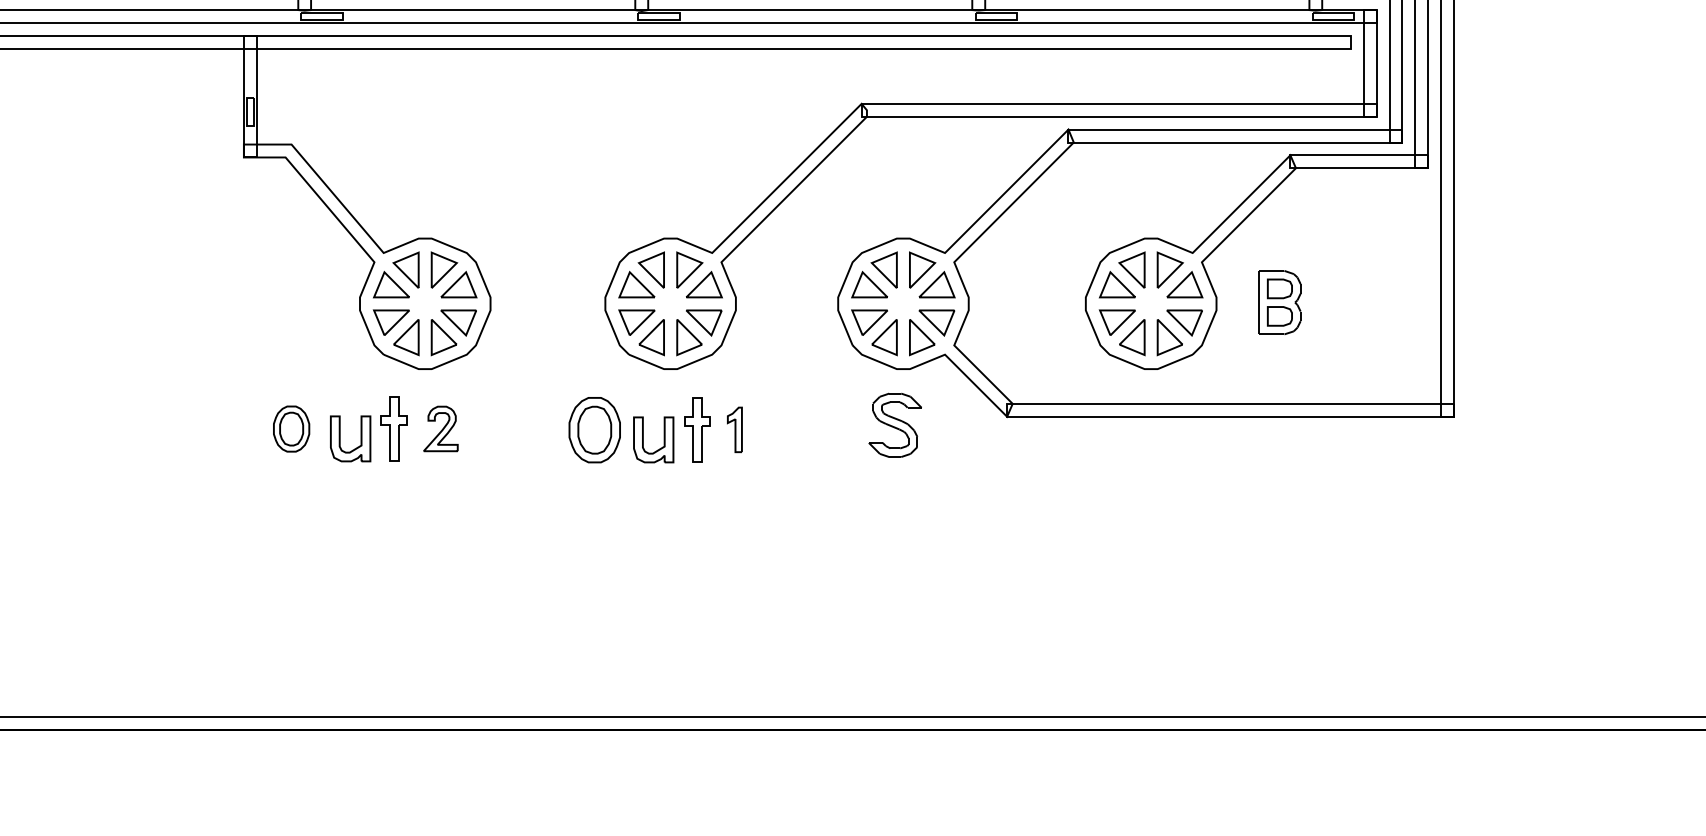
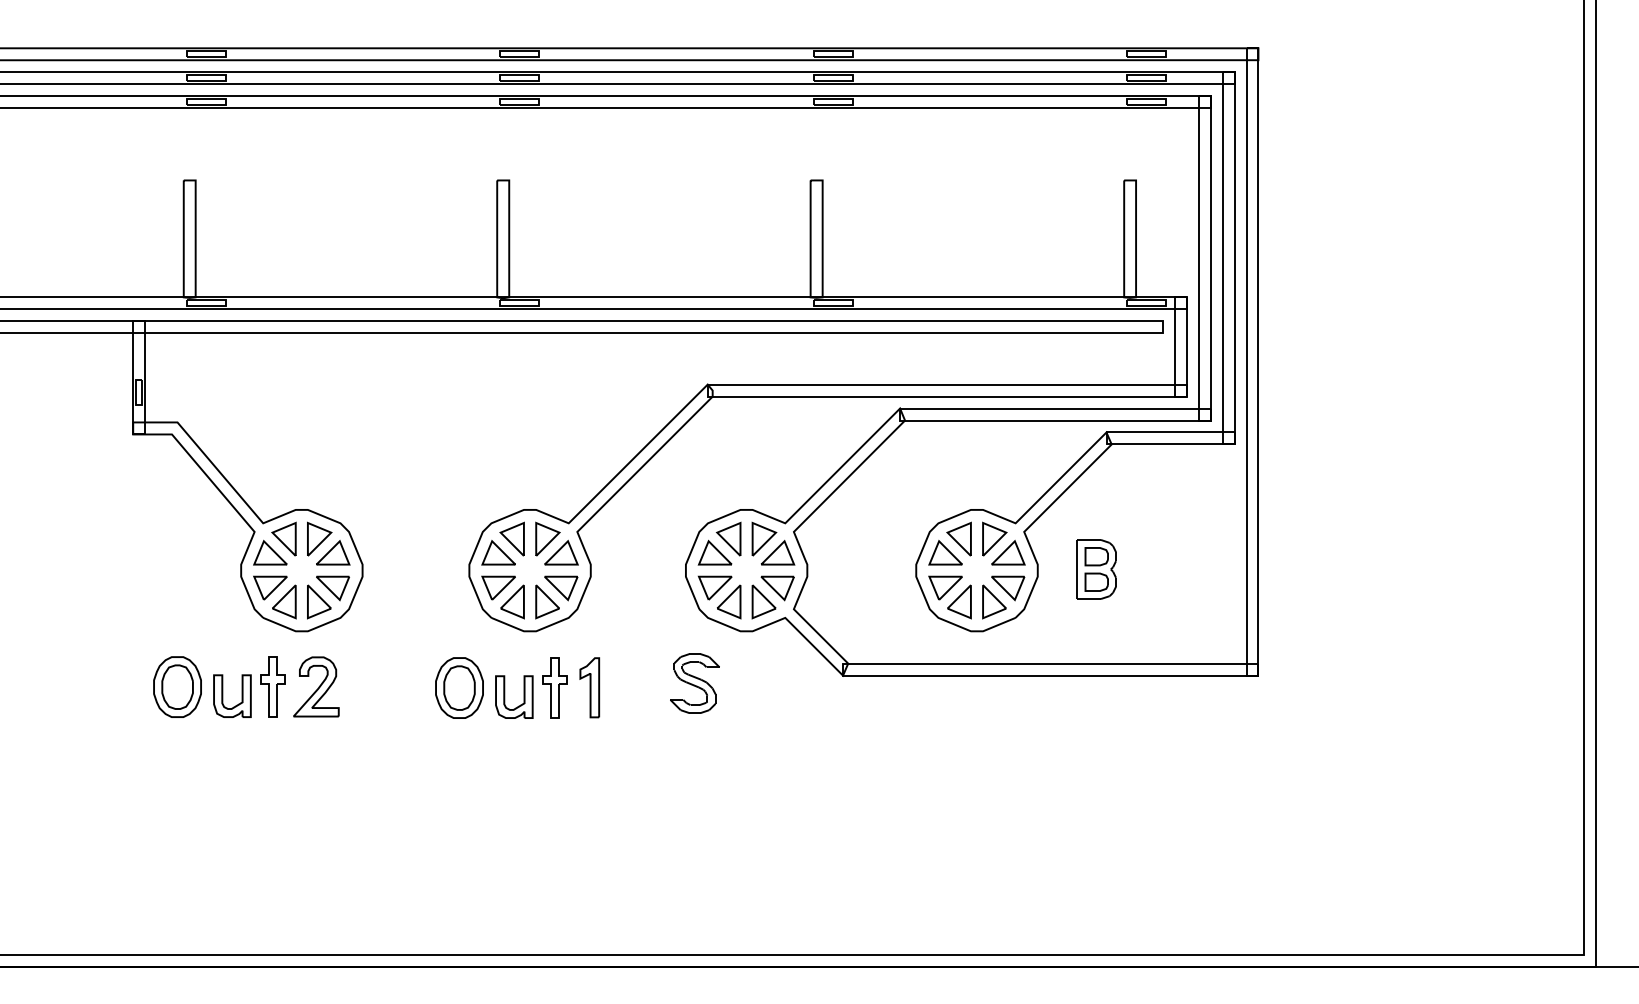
part: (894, 425) -> (694, 683), moved
part: (291, 428) -> (177, 686), size x1.43
part: (440, 428) -> (316, 686), size x1.43
part: (734, 429) -> (589, 687), size x1.43

